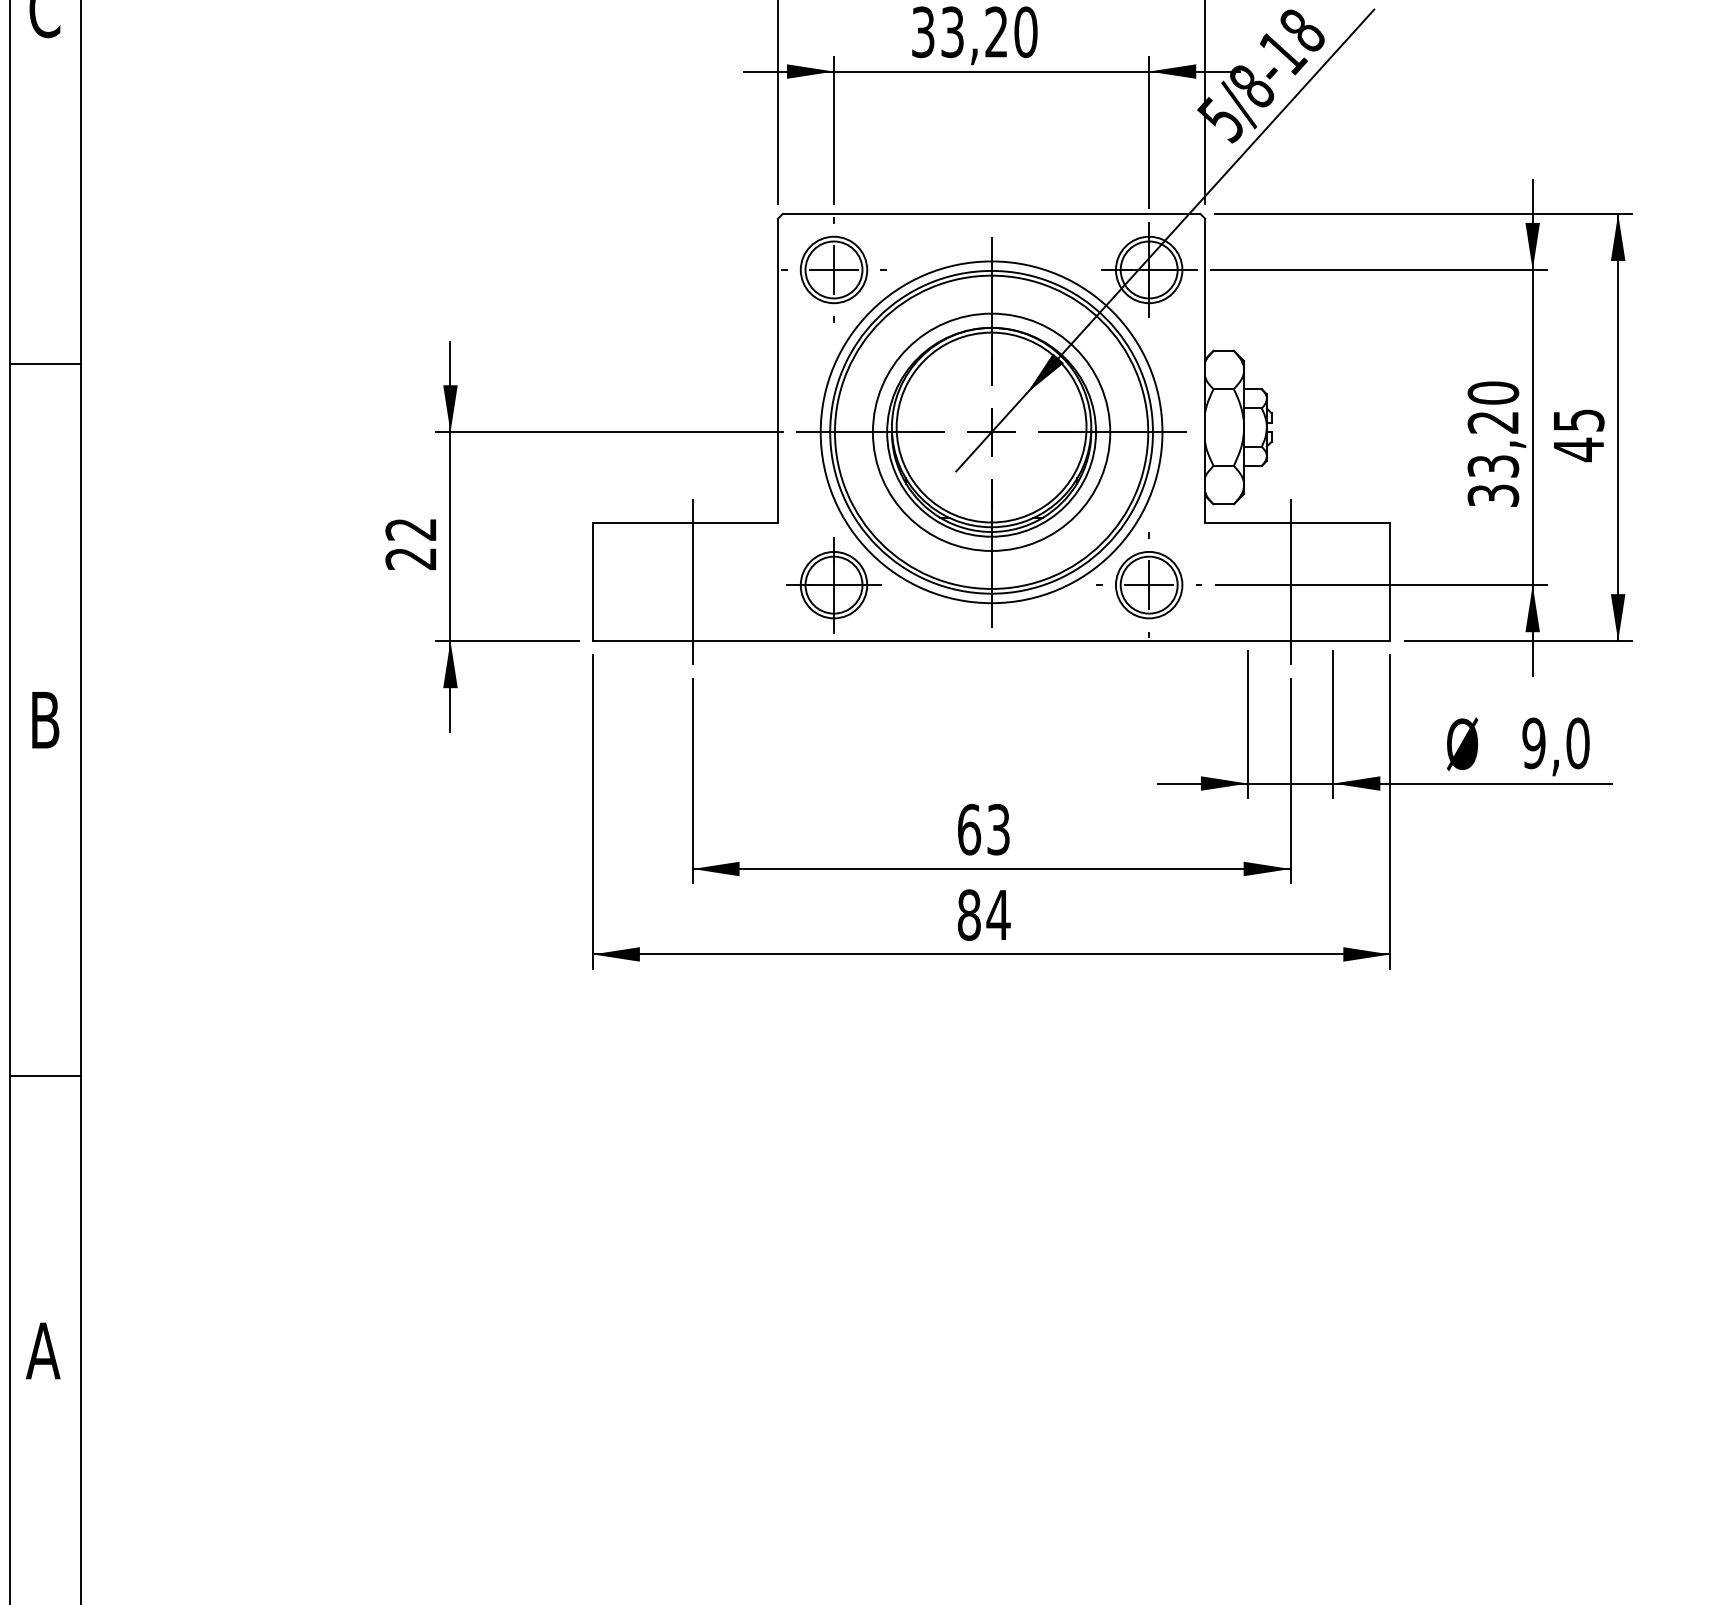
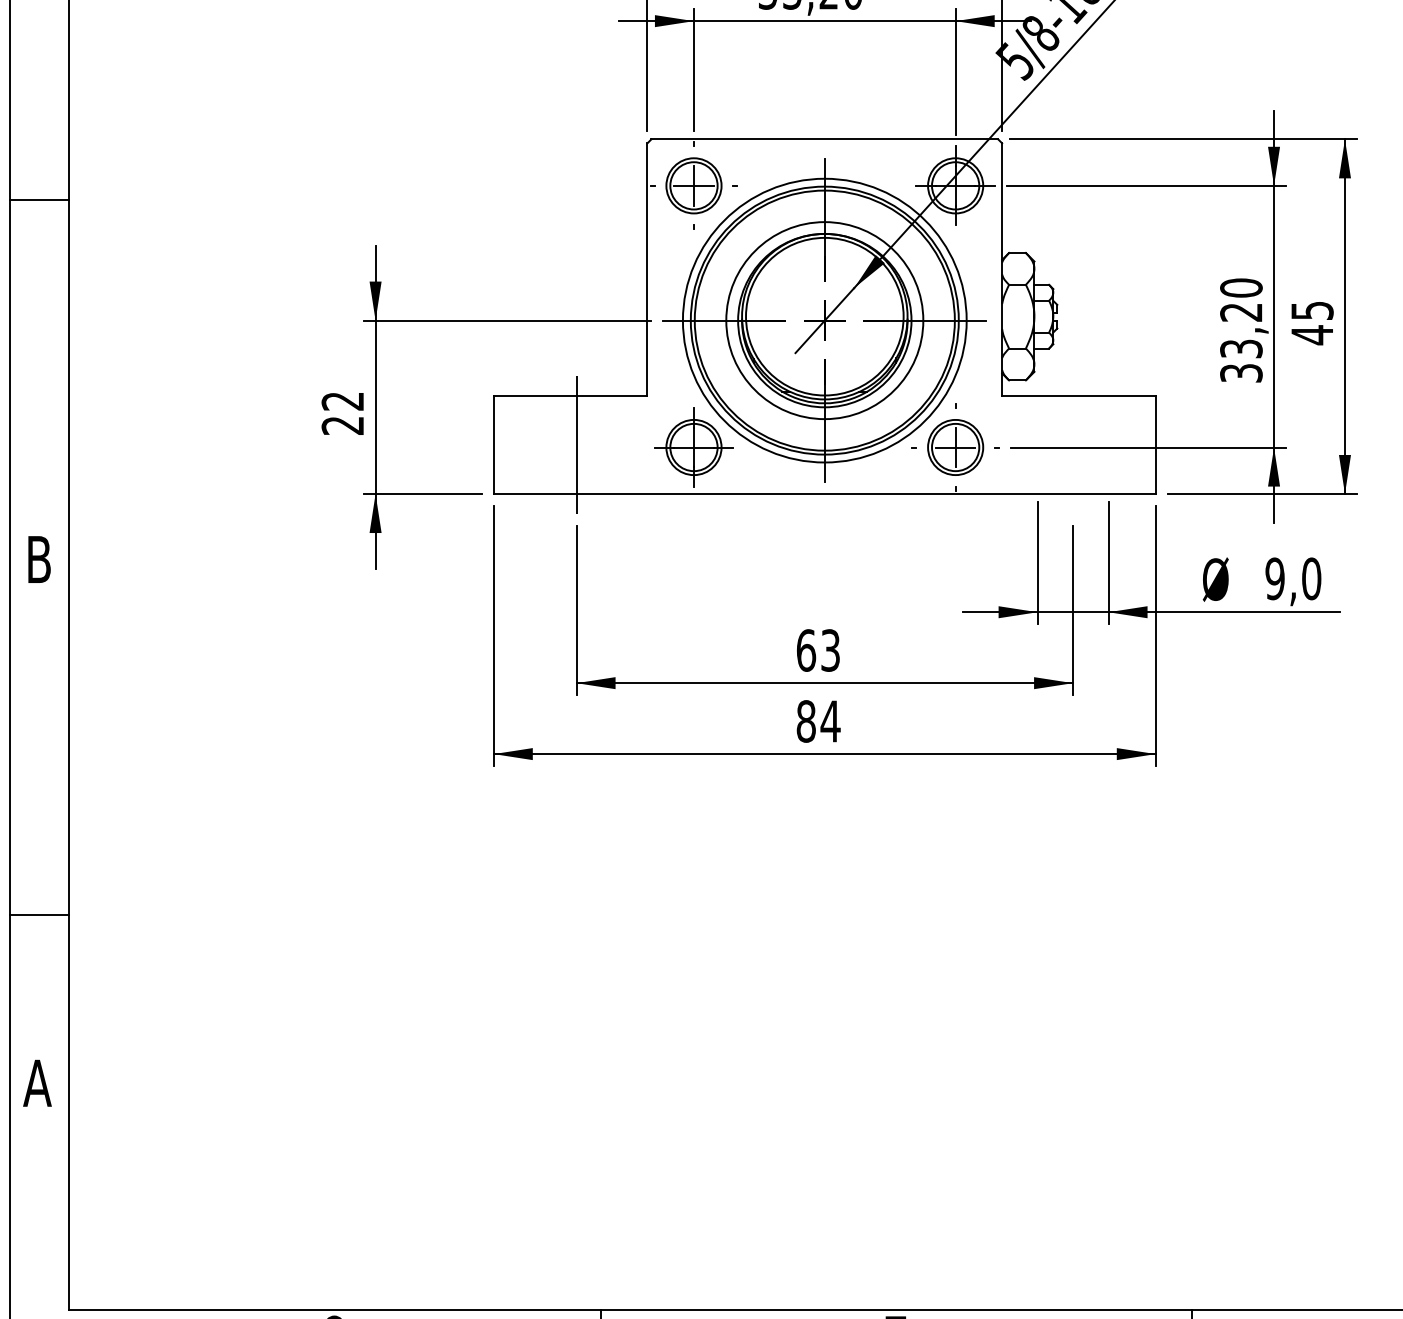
line: (45, 364) -> (39, 200), moved
line: (1290, 581) -> (1072, 444), removed
line: (45, 1076) -> (39, 915), moved

